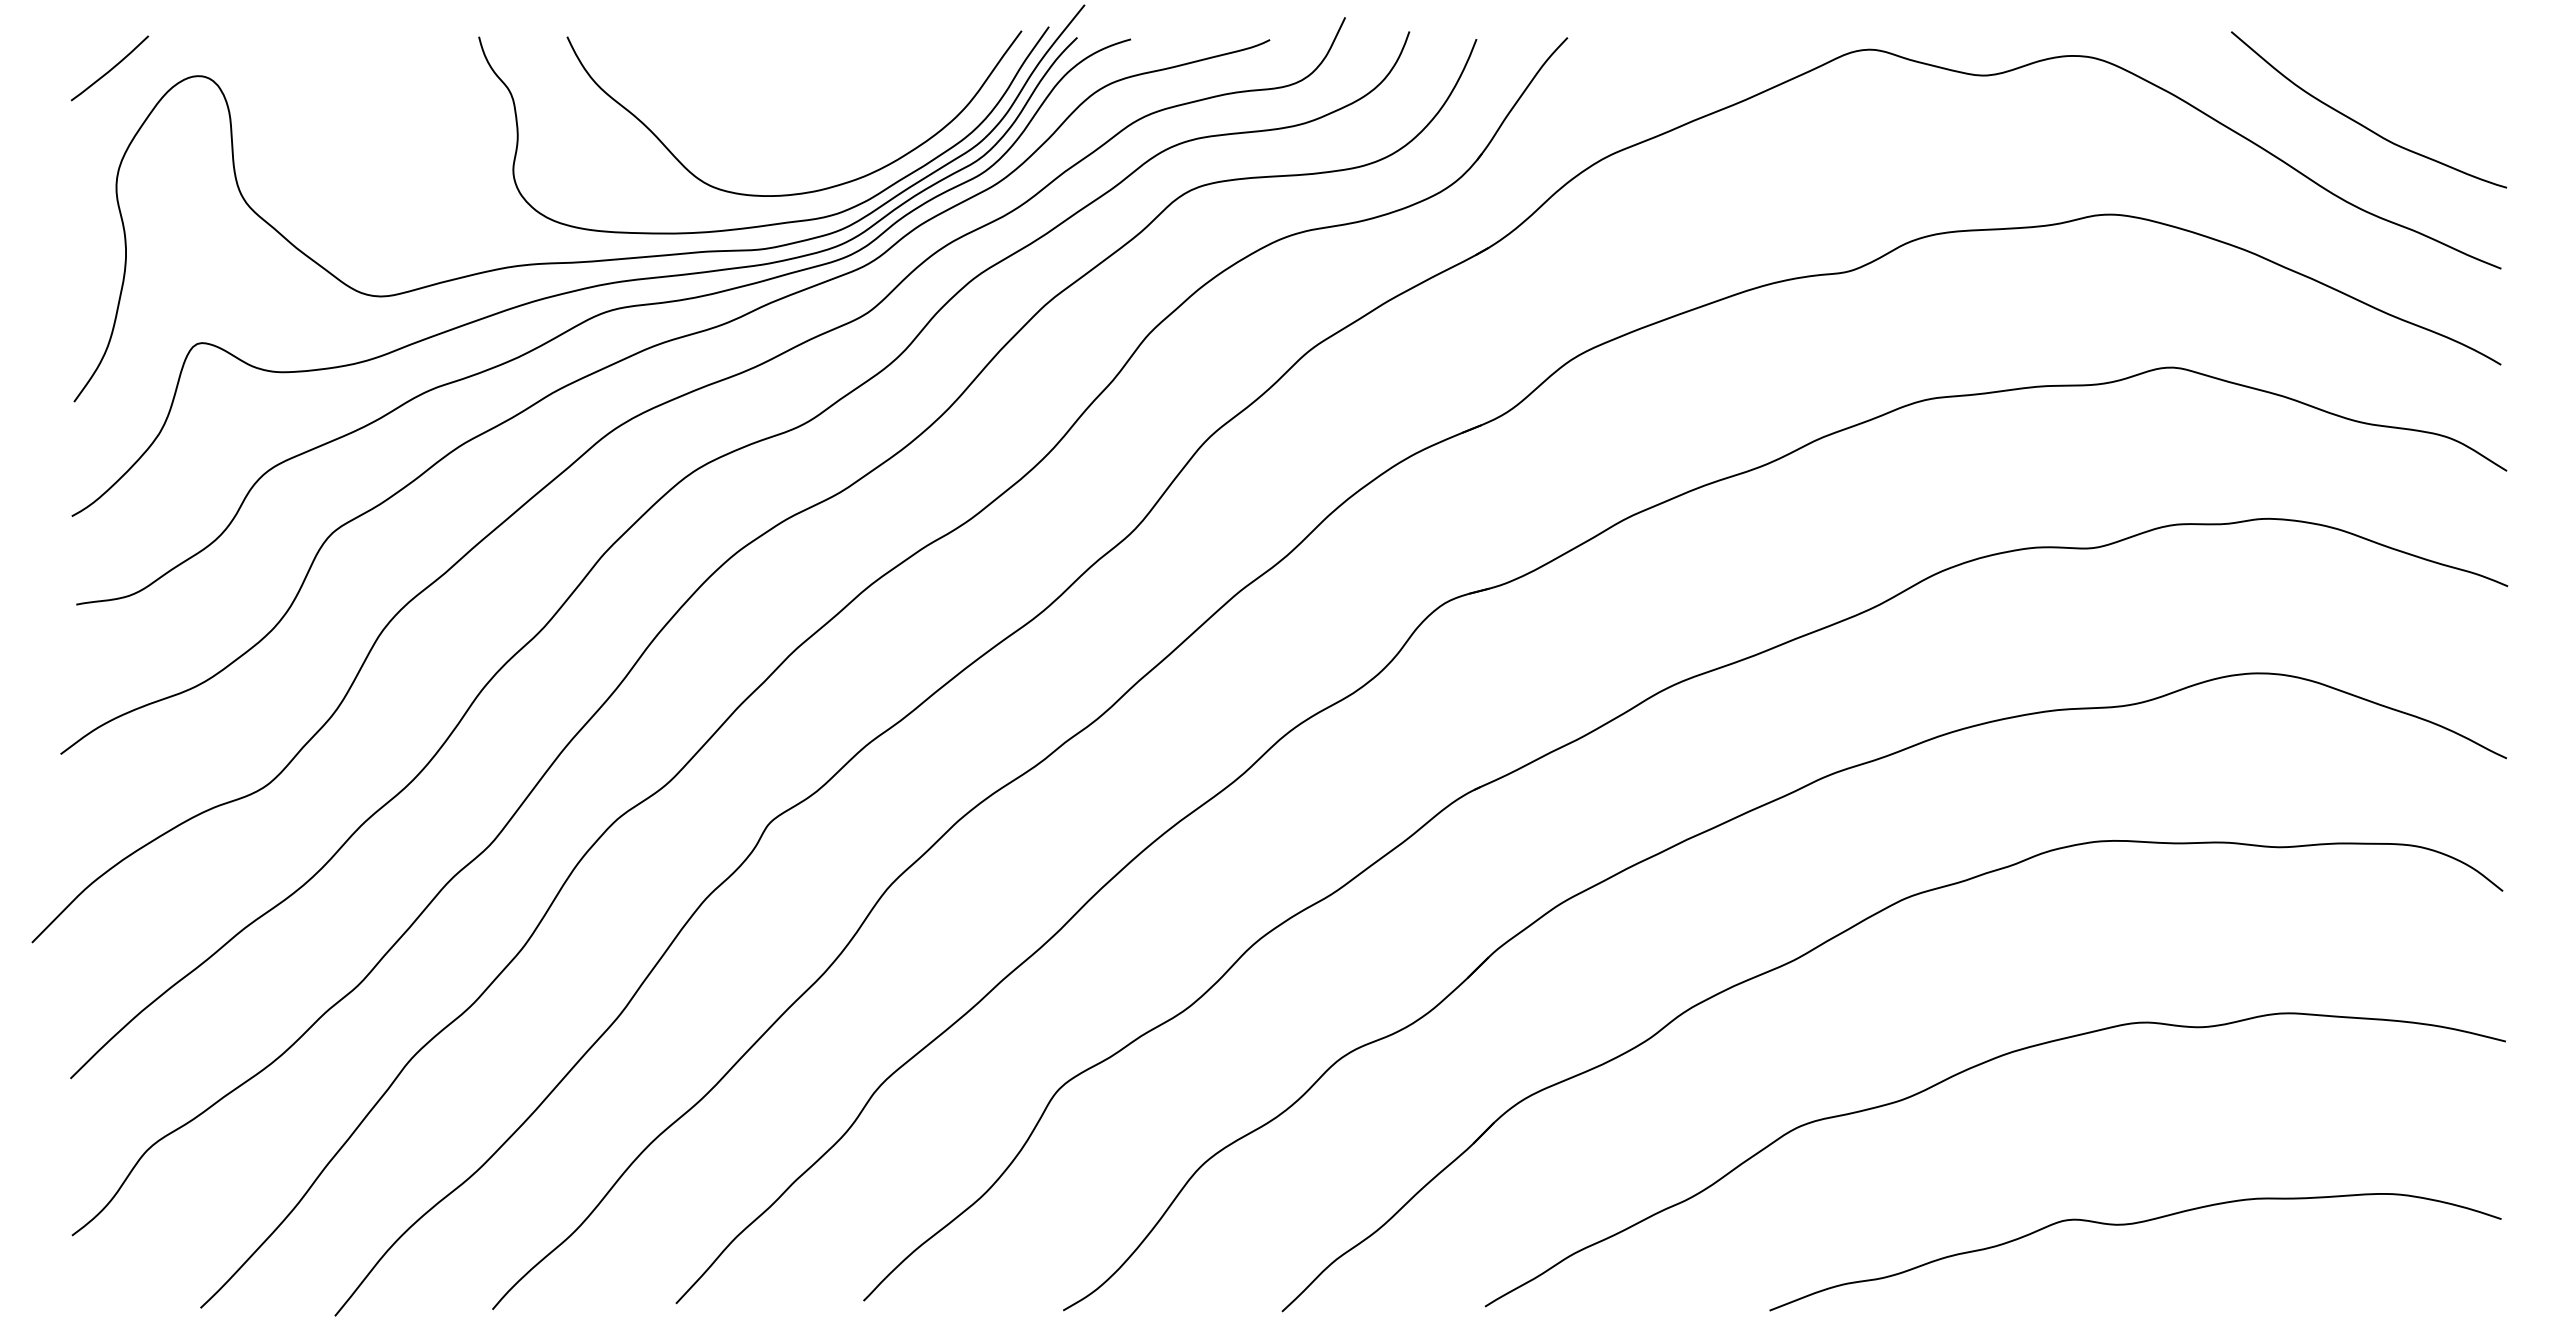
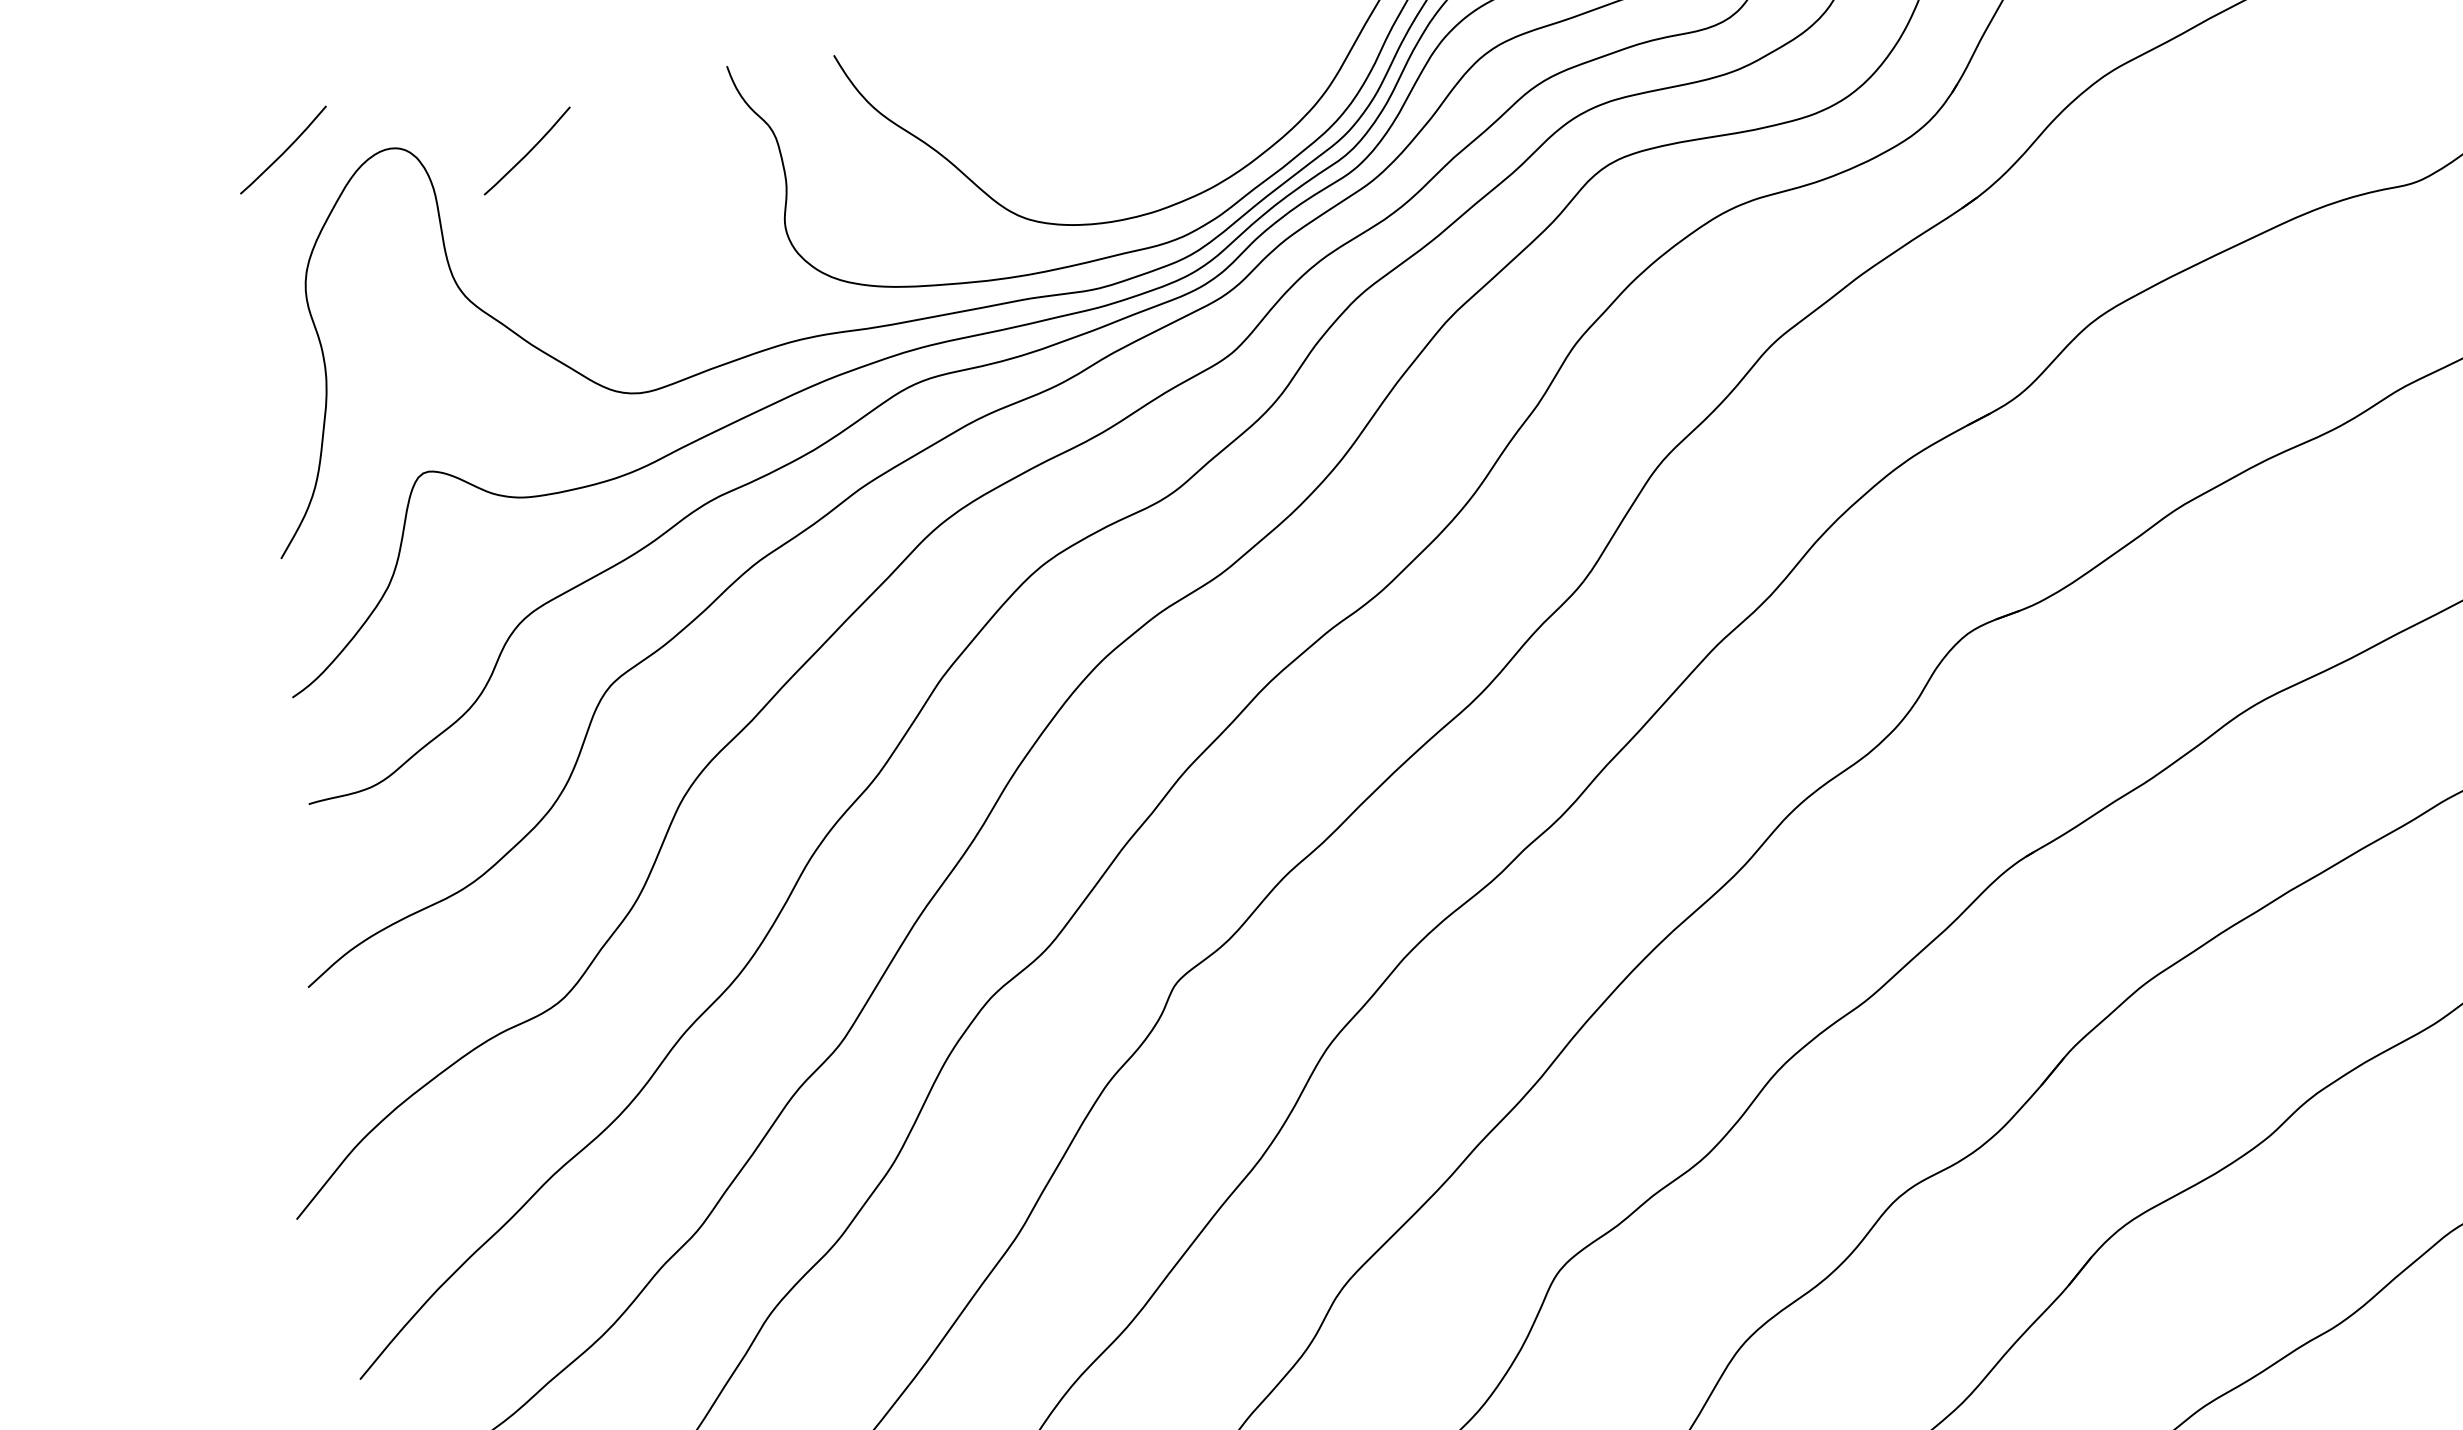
curve: (308, 90) -> (526, 152), added

